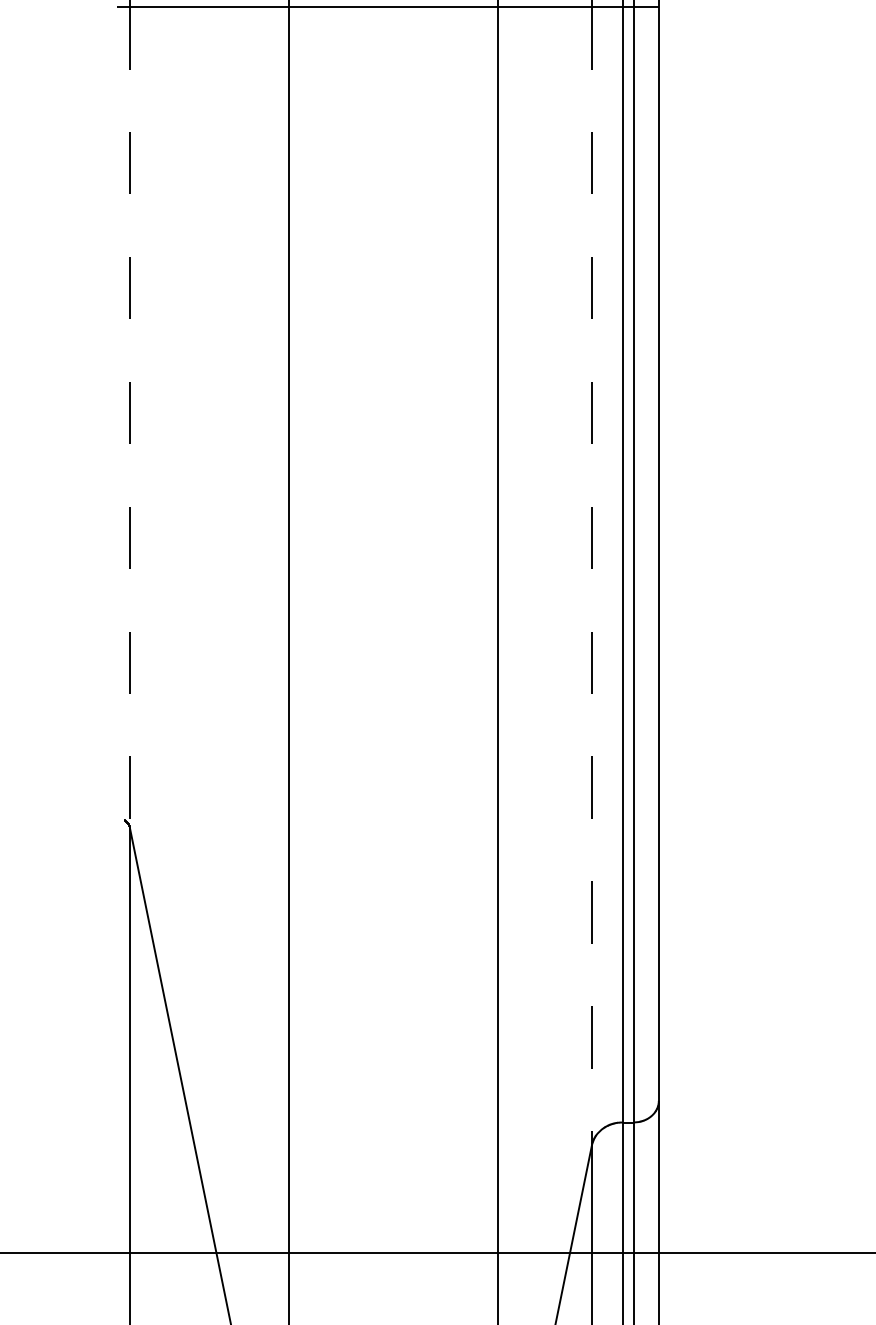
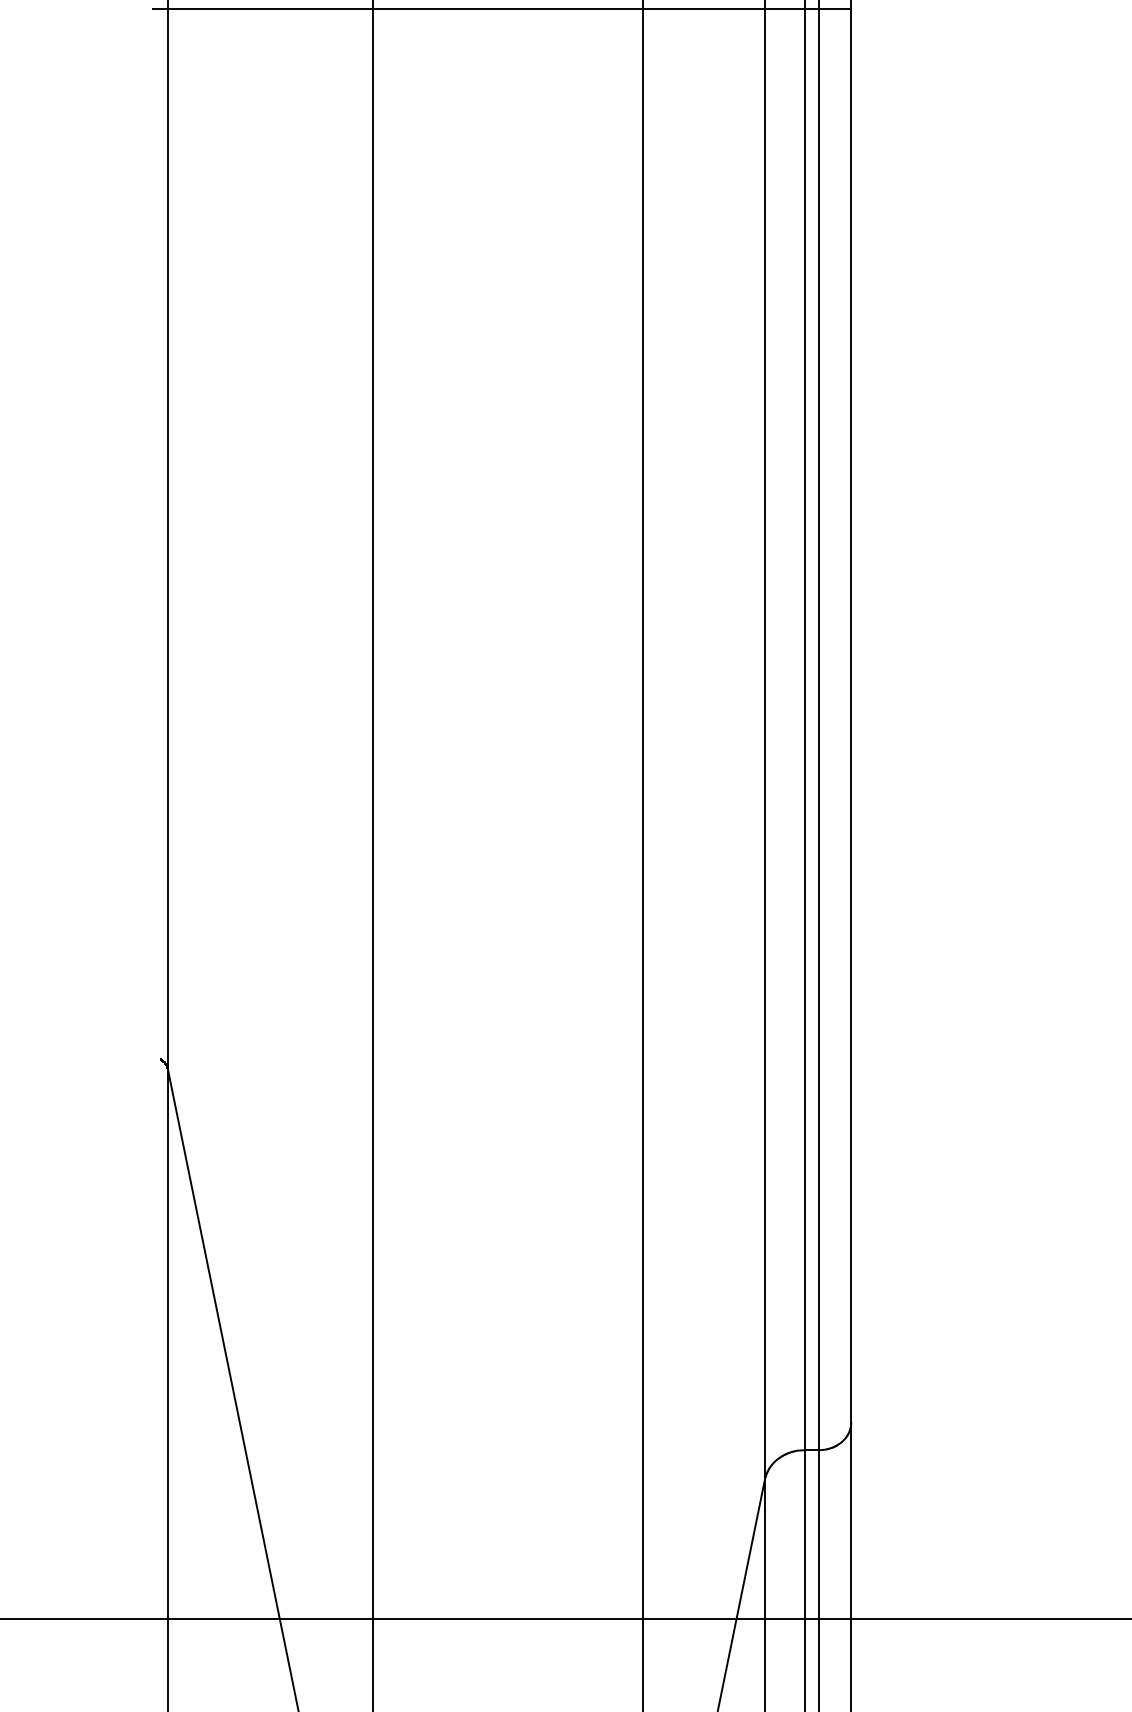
line: (129, 417) -> (167, 539), dashed -> solid
line: (592, 575) -> (765, 743), dashed -> solid

